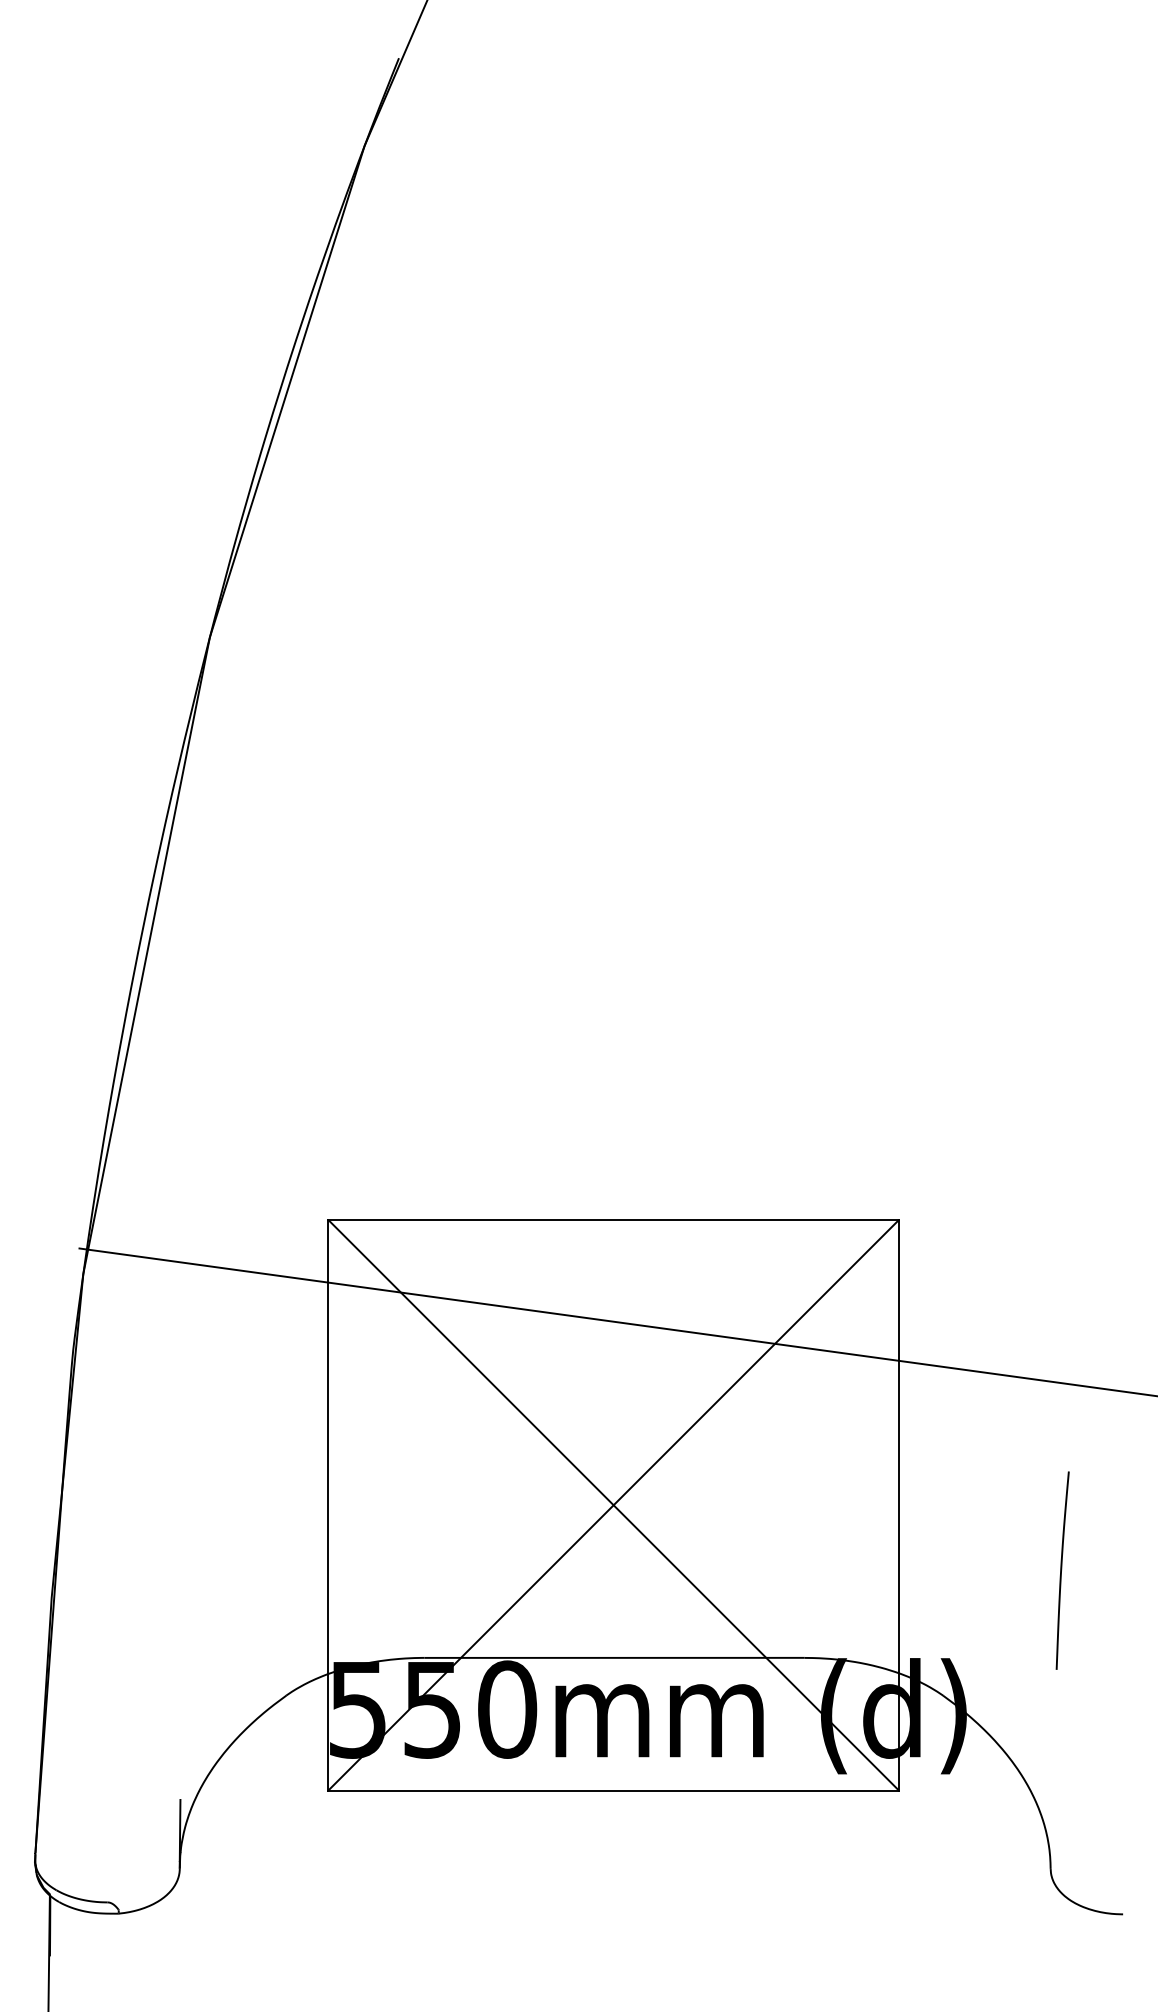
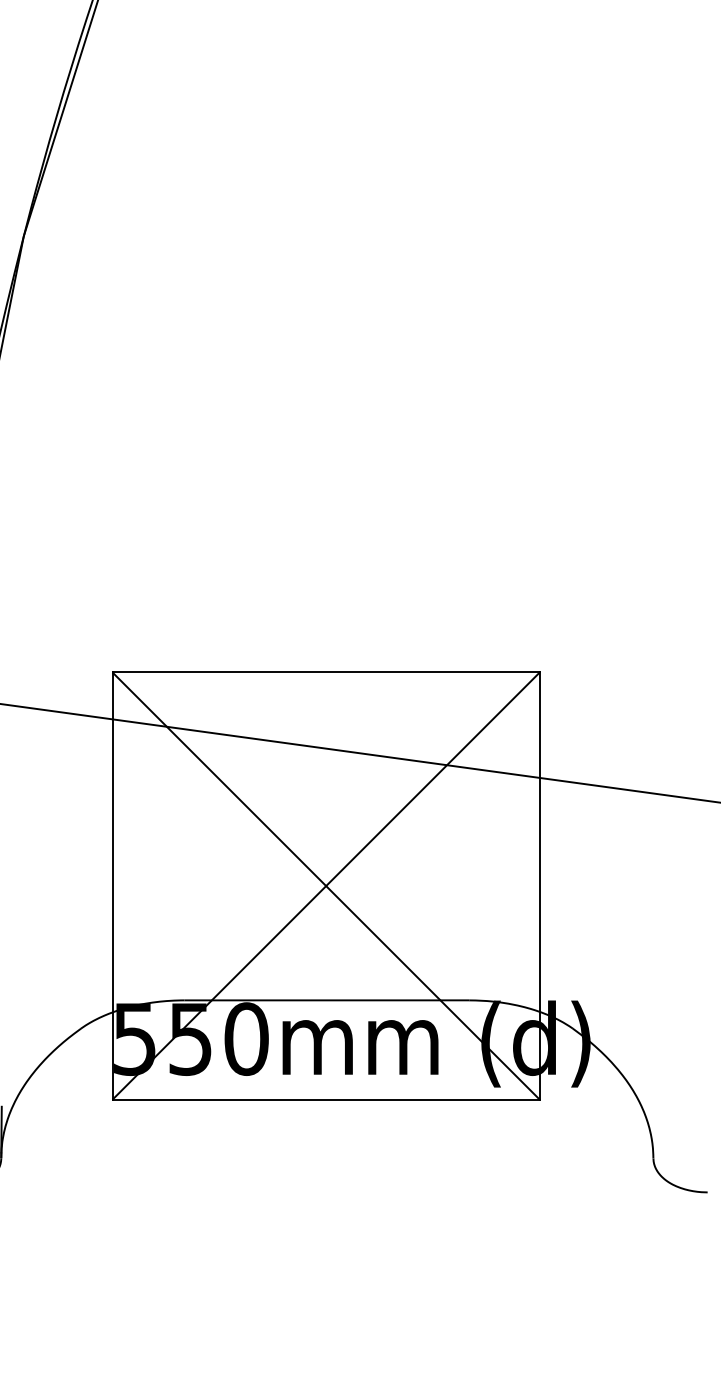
curve: (1062, 1569) -> (662, 934), removed

